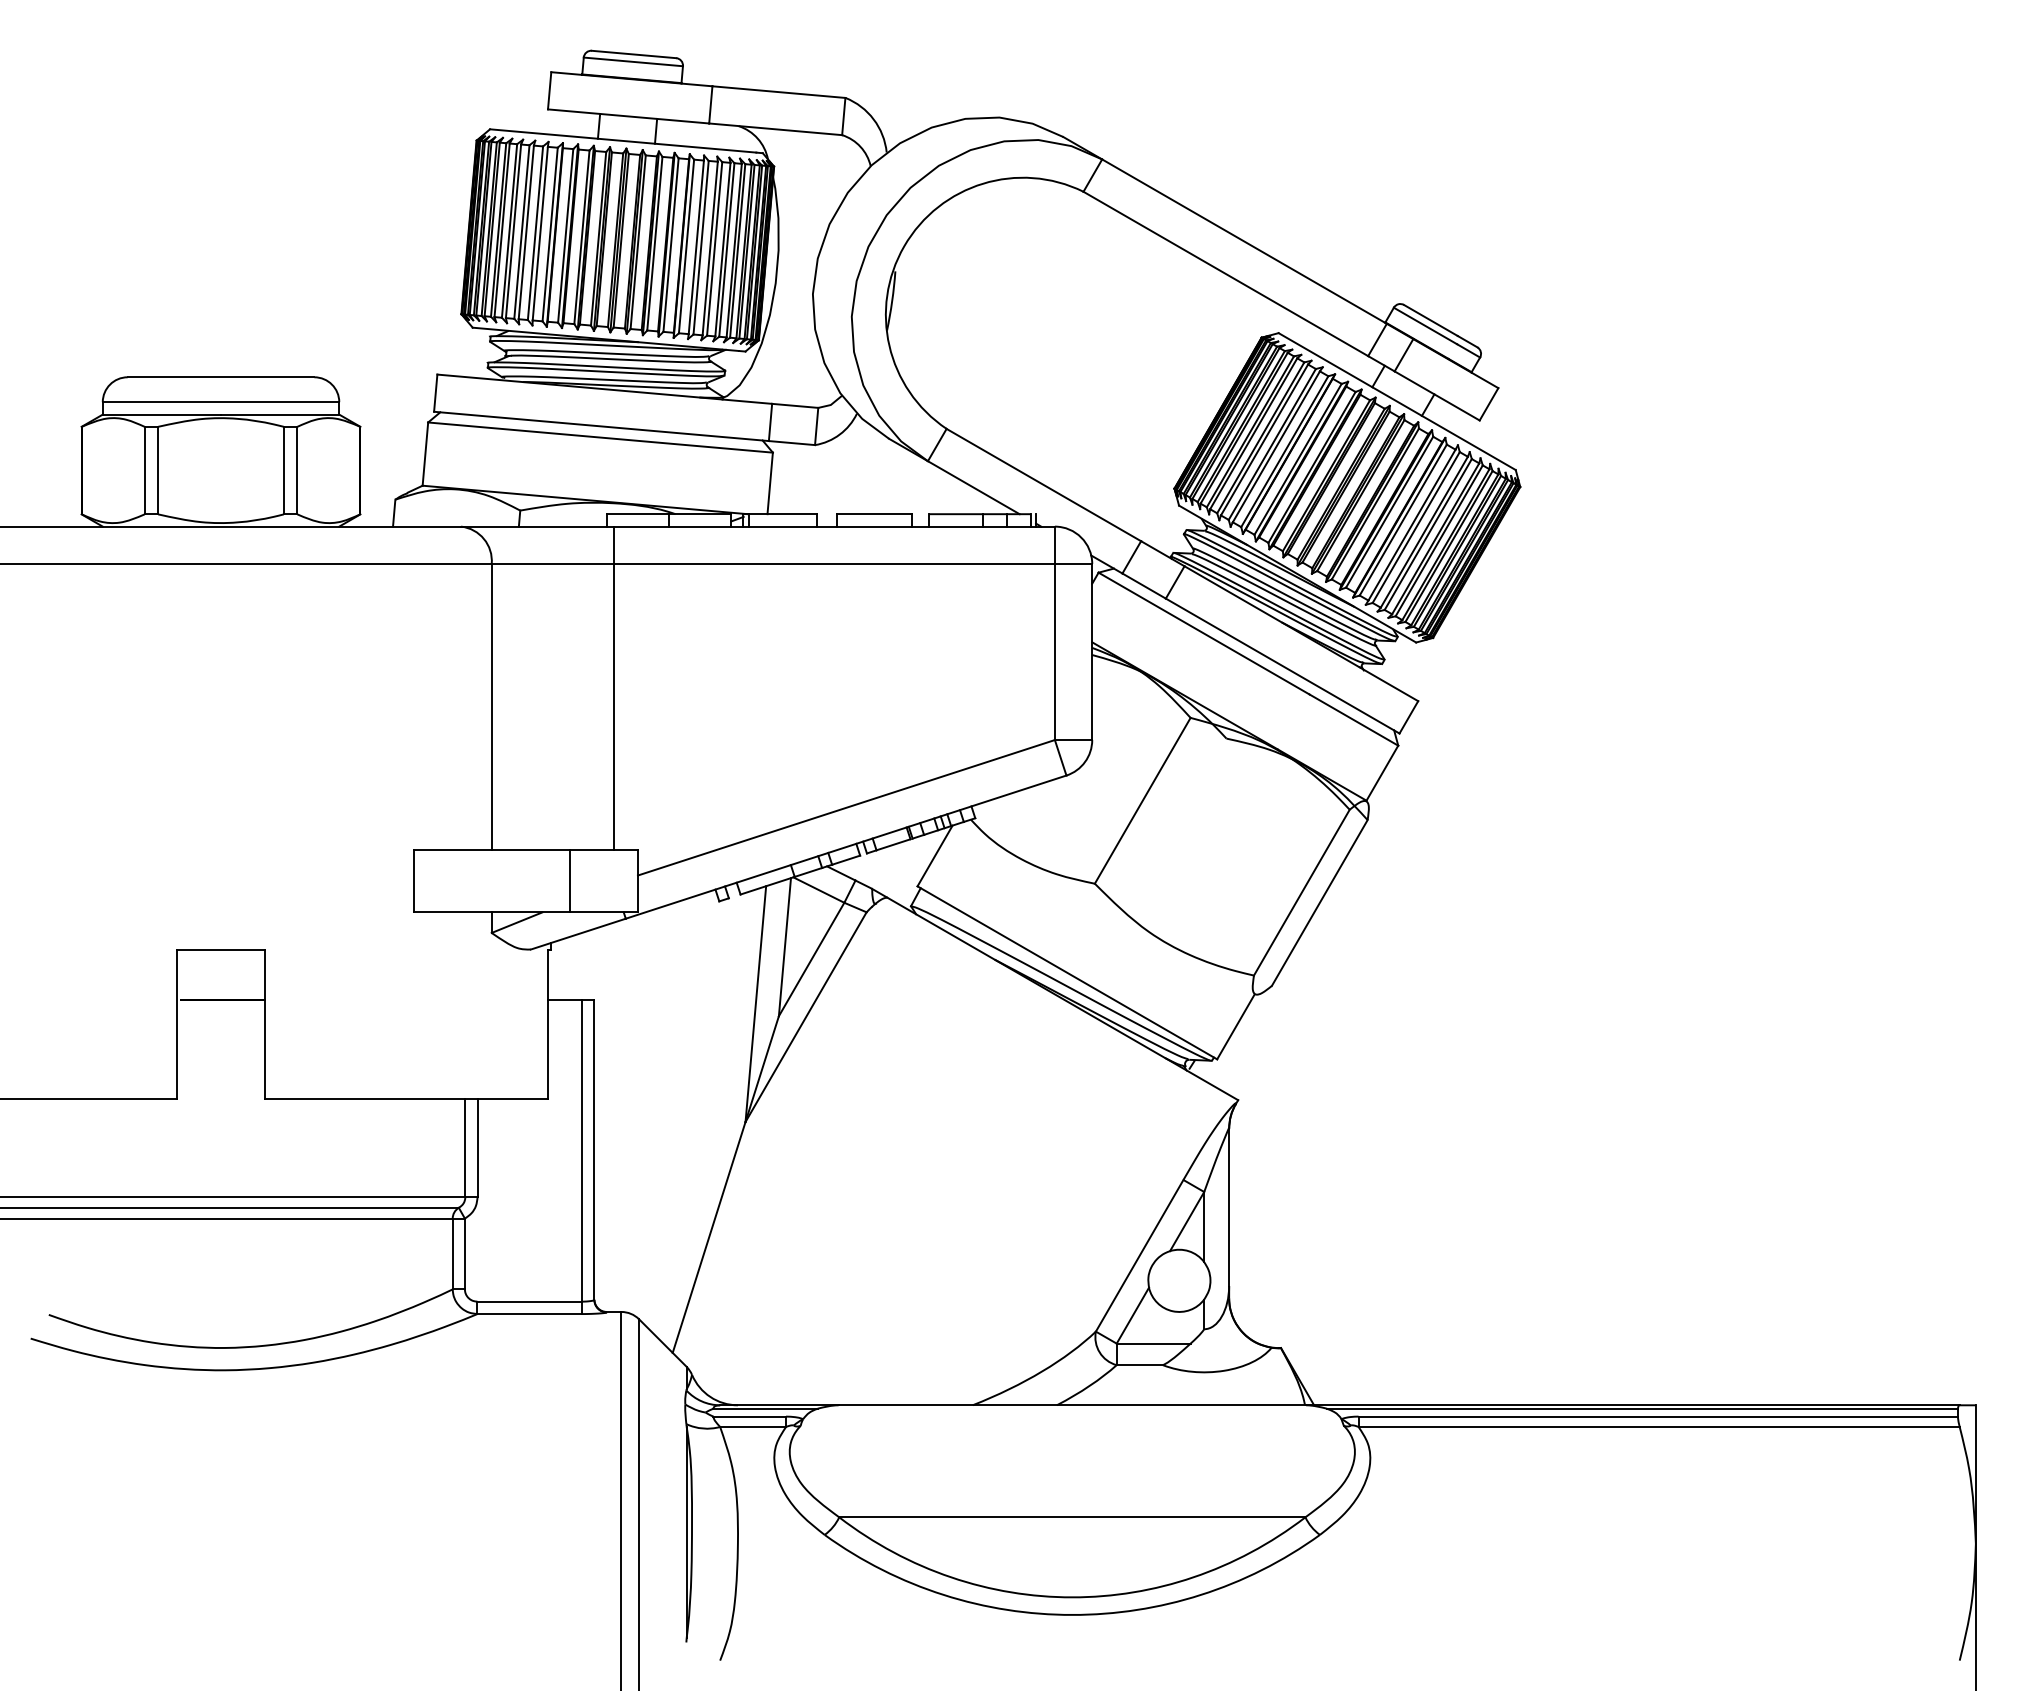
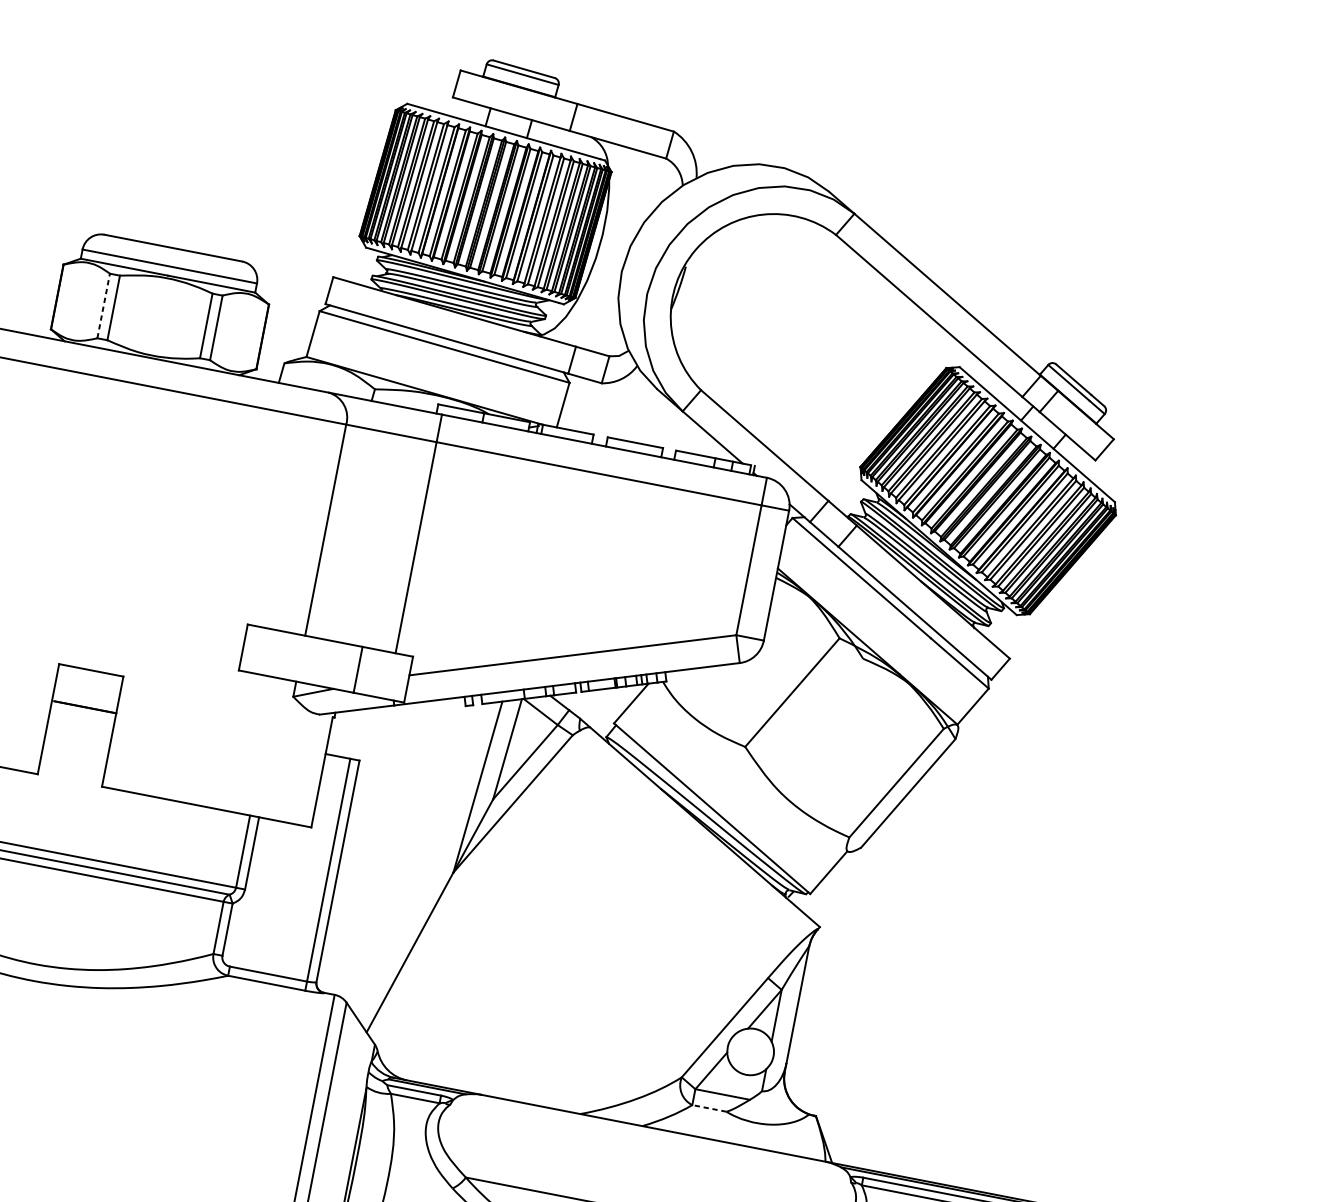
line: (144, 470) -> (103, 305), solid -> dashed
line: (1139, 1365) -> (709, 1108), solid -> dashed

